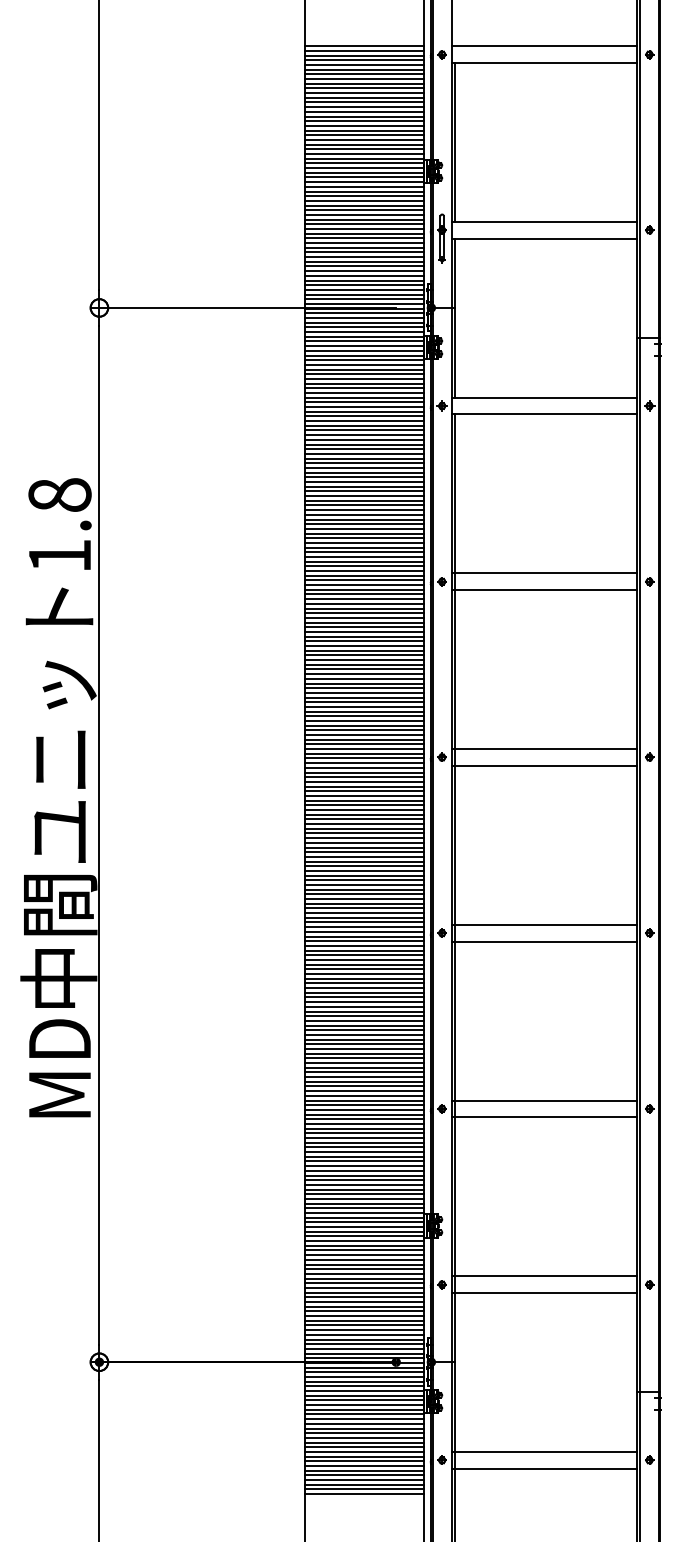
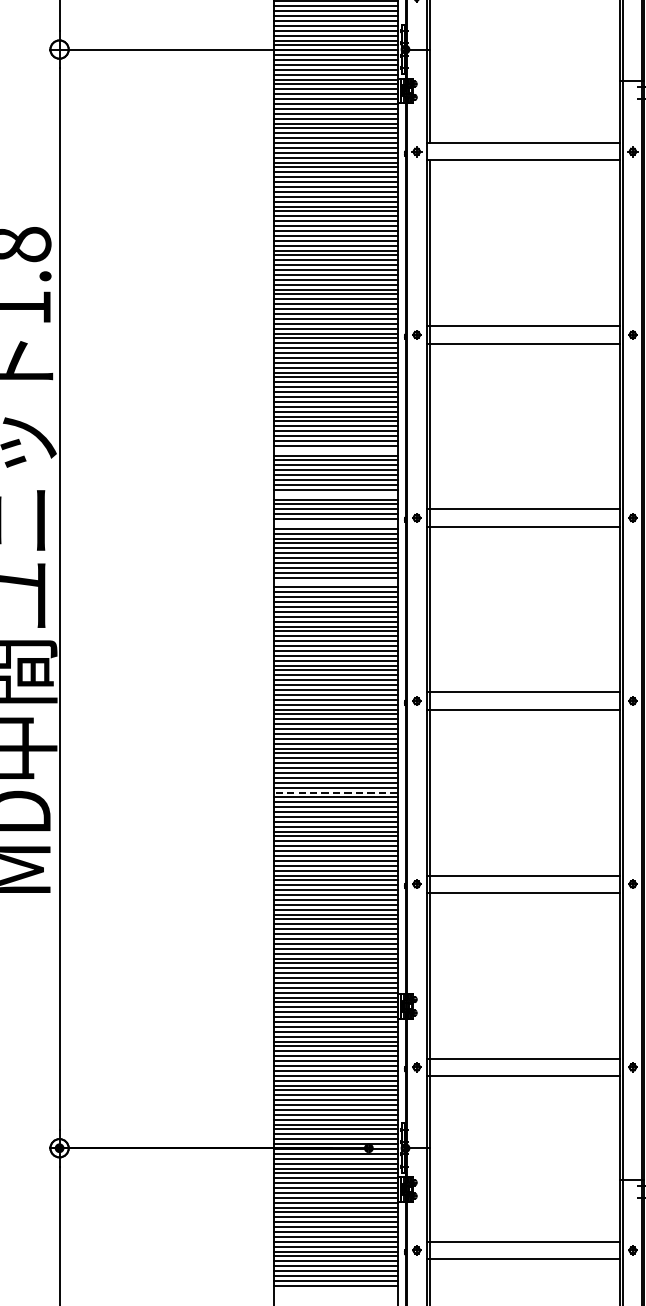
line: (364, 692) -> (335, 450), removed
line: (364, 735) -> (335, 495), removed
line: (364, 763) -> (335, 524), removed
line: (364, 819) -> (335, 582), removed
line: (363, 1020) -> (334, 792), solid -> dashed

